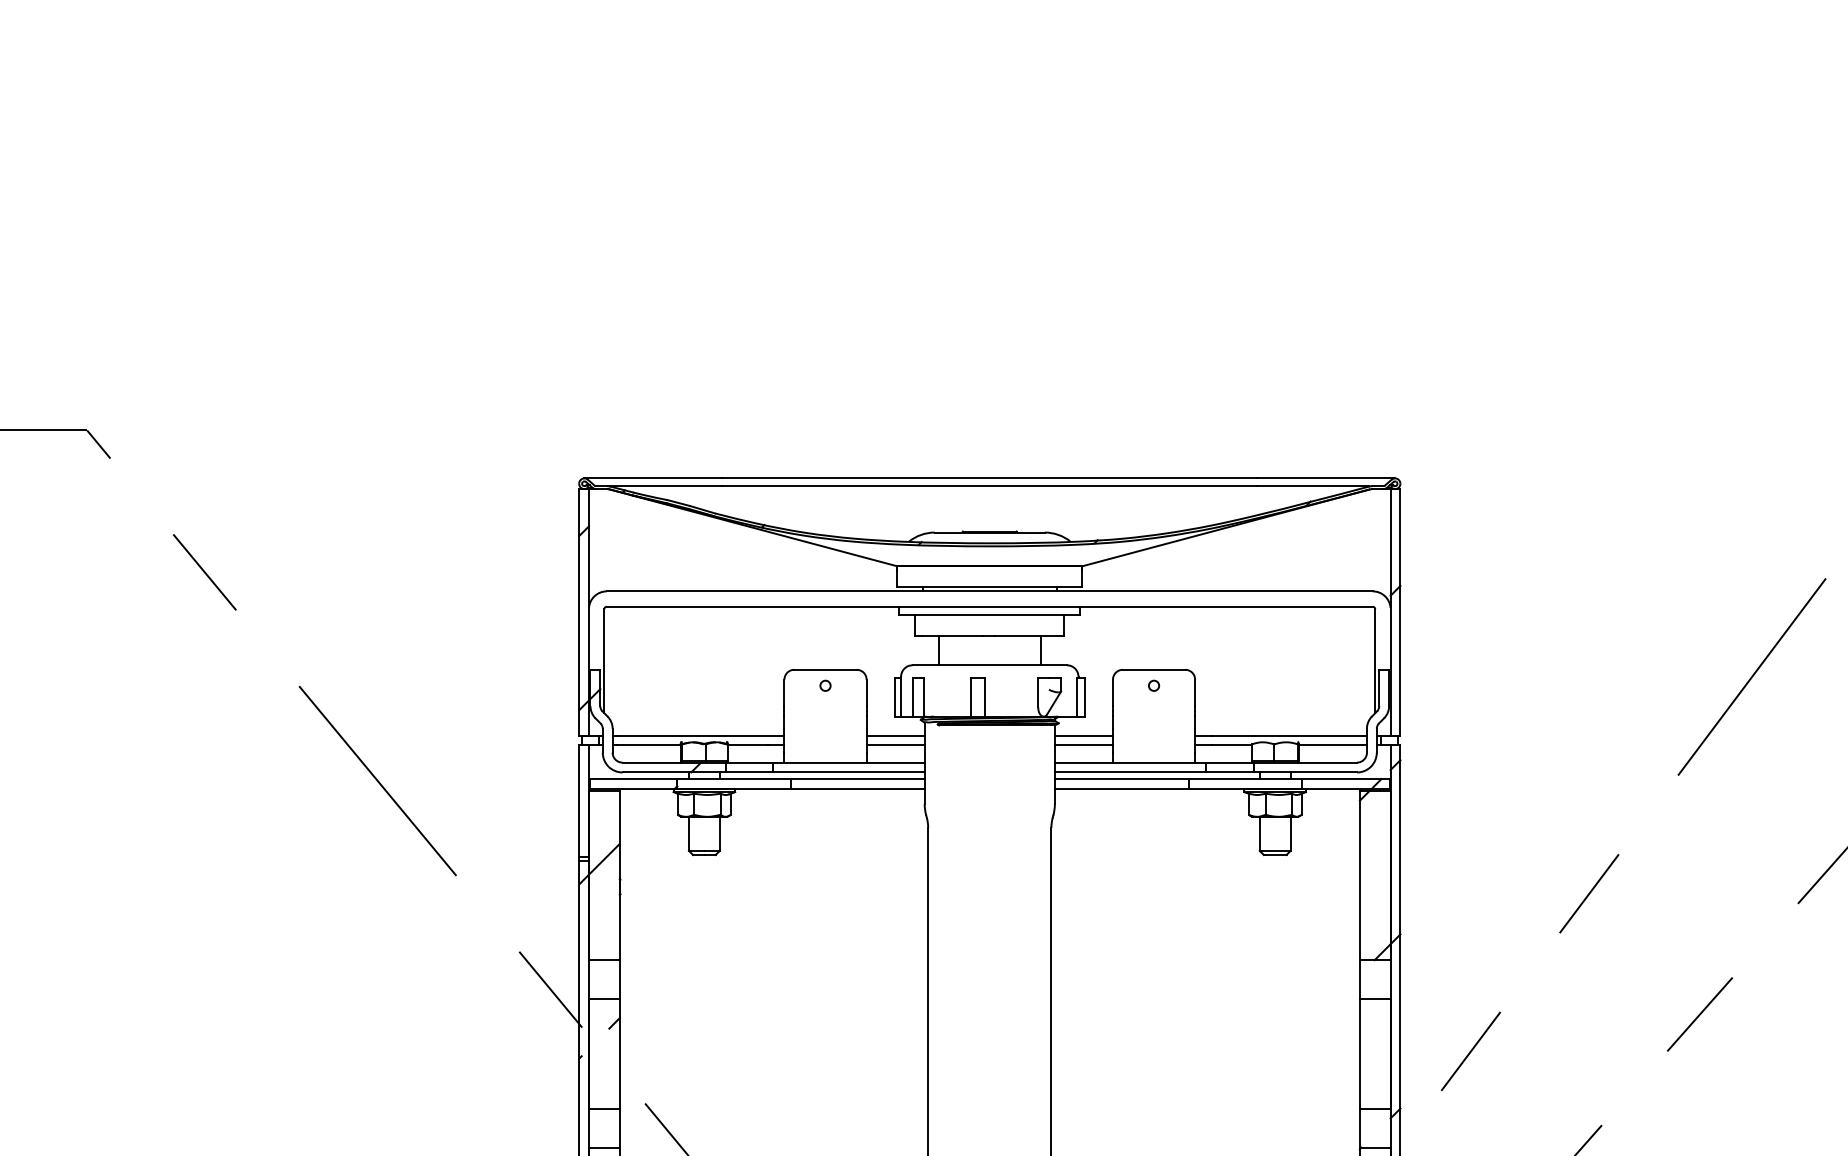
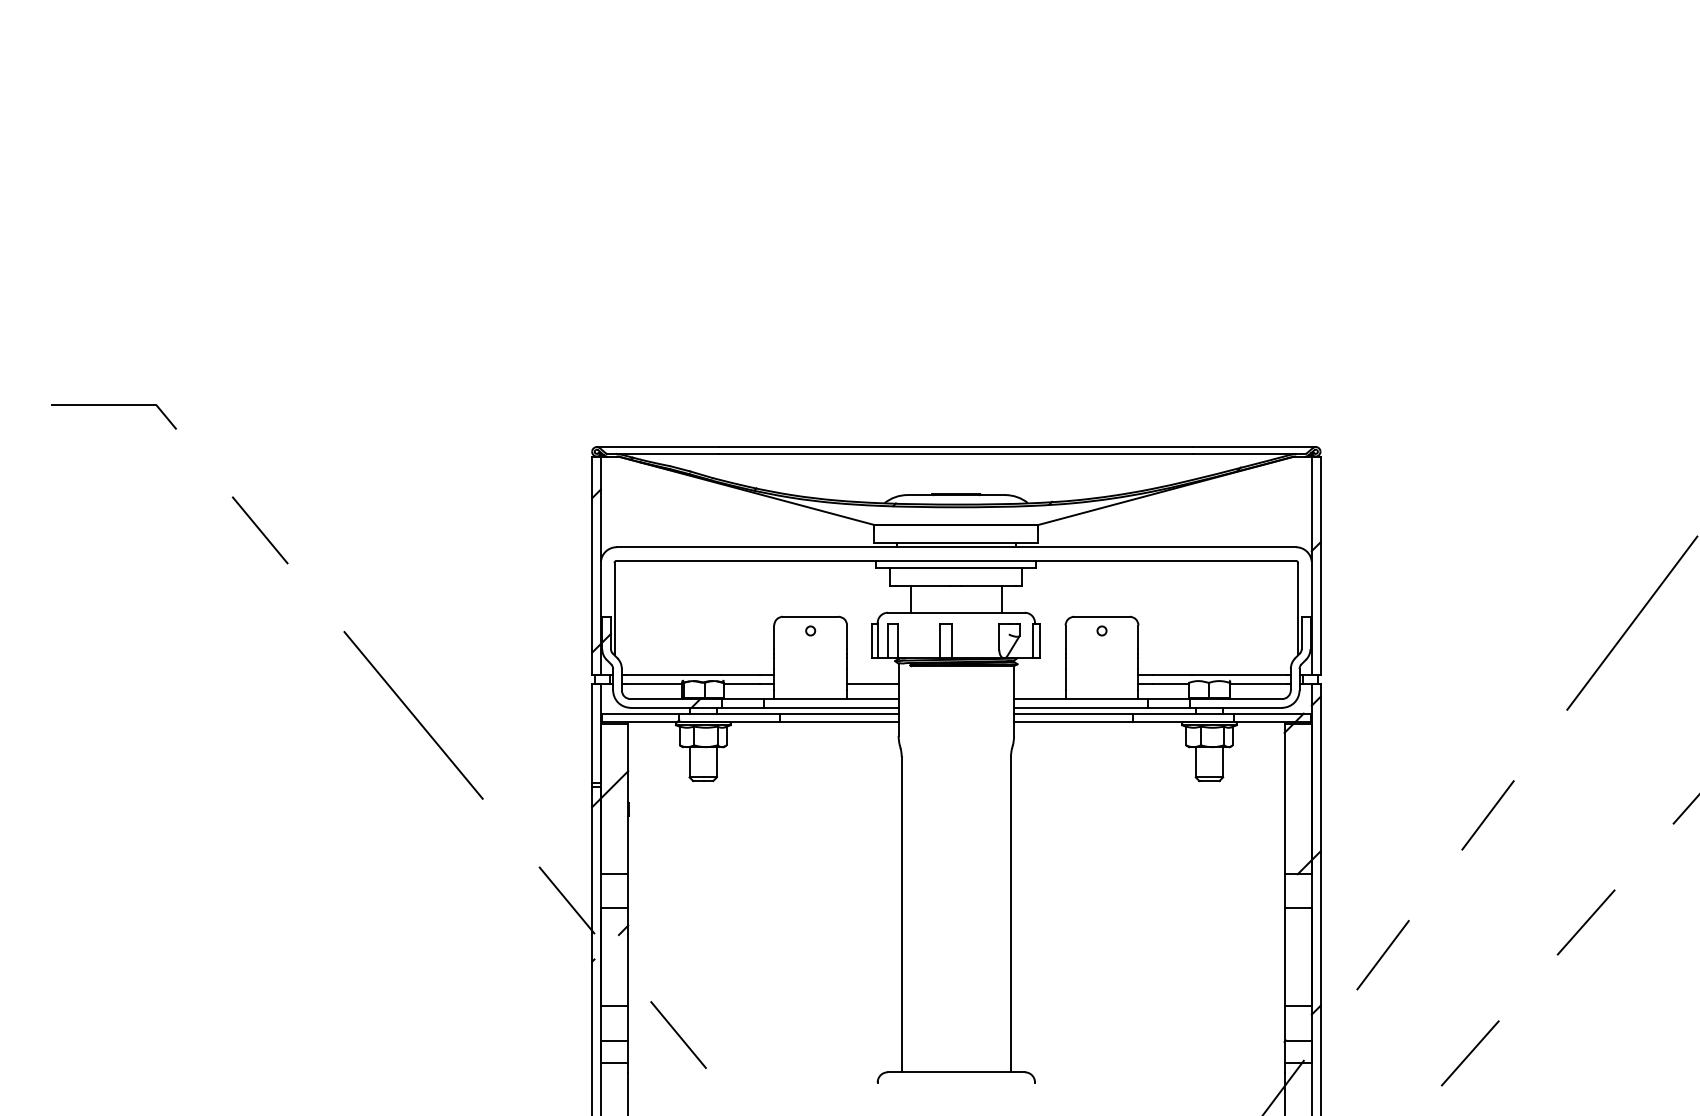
line: (895, 736) -> (872, 675), removed
line: (1083, 736) -> (1039, 675), removed
line: (1083, 745) -> (1039, 683), removed

